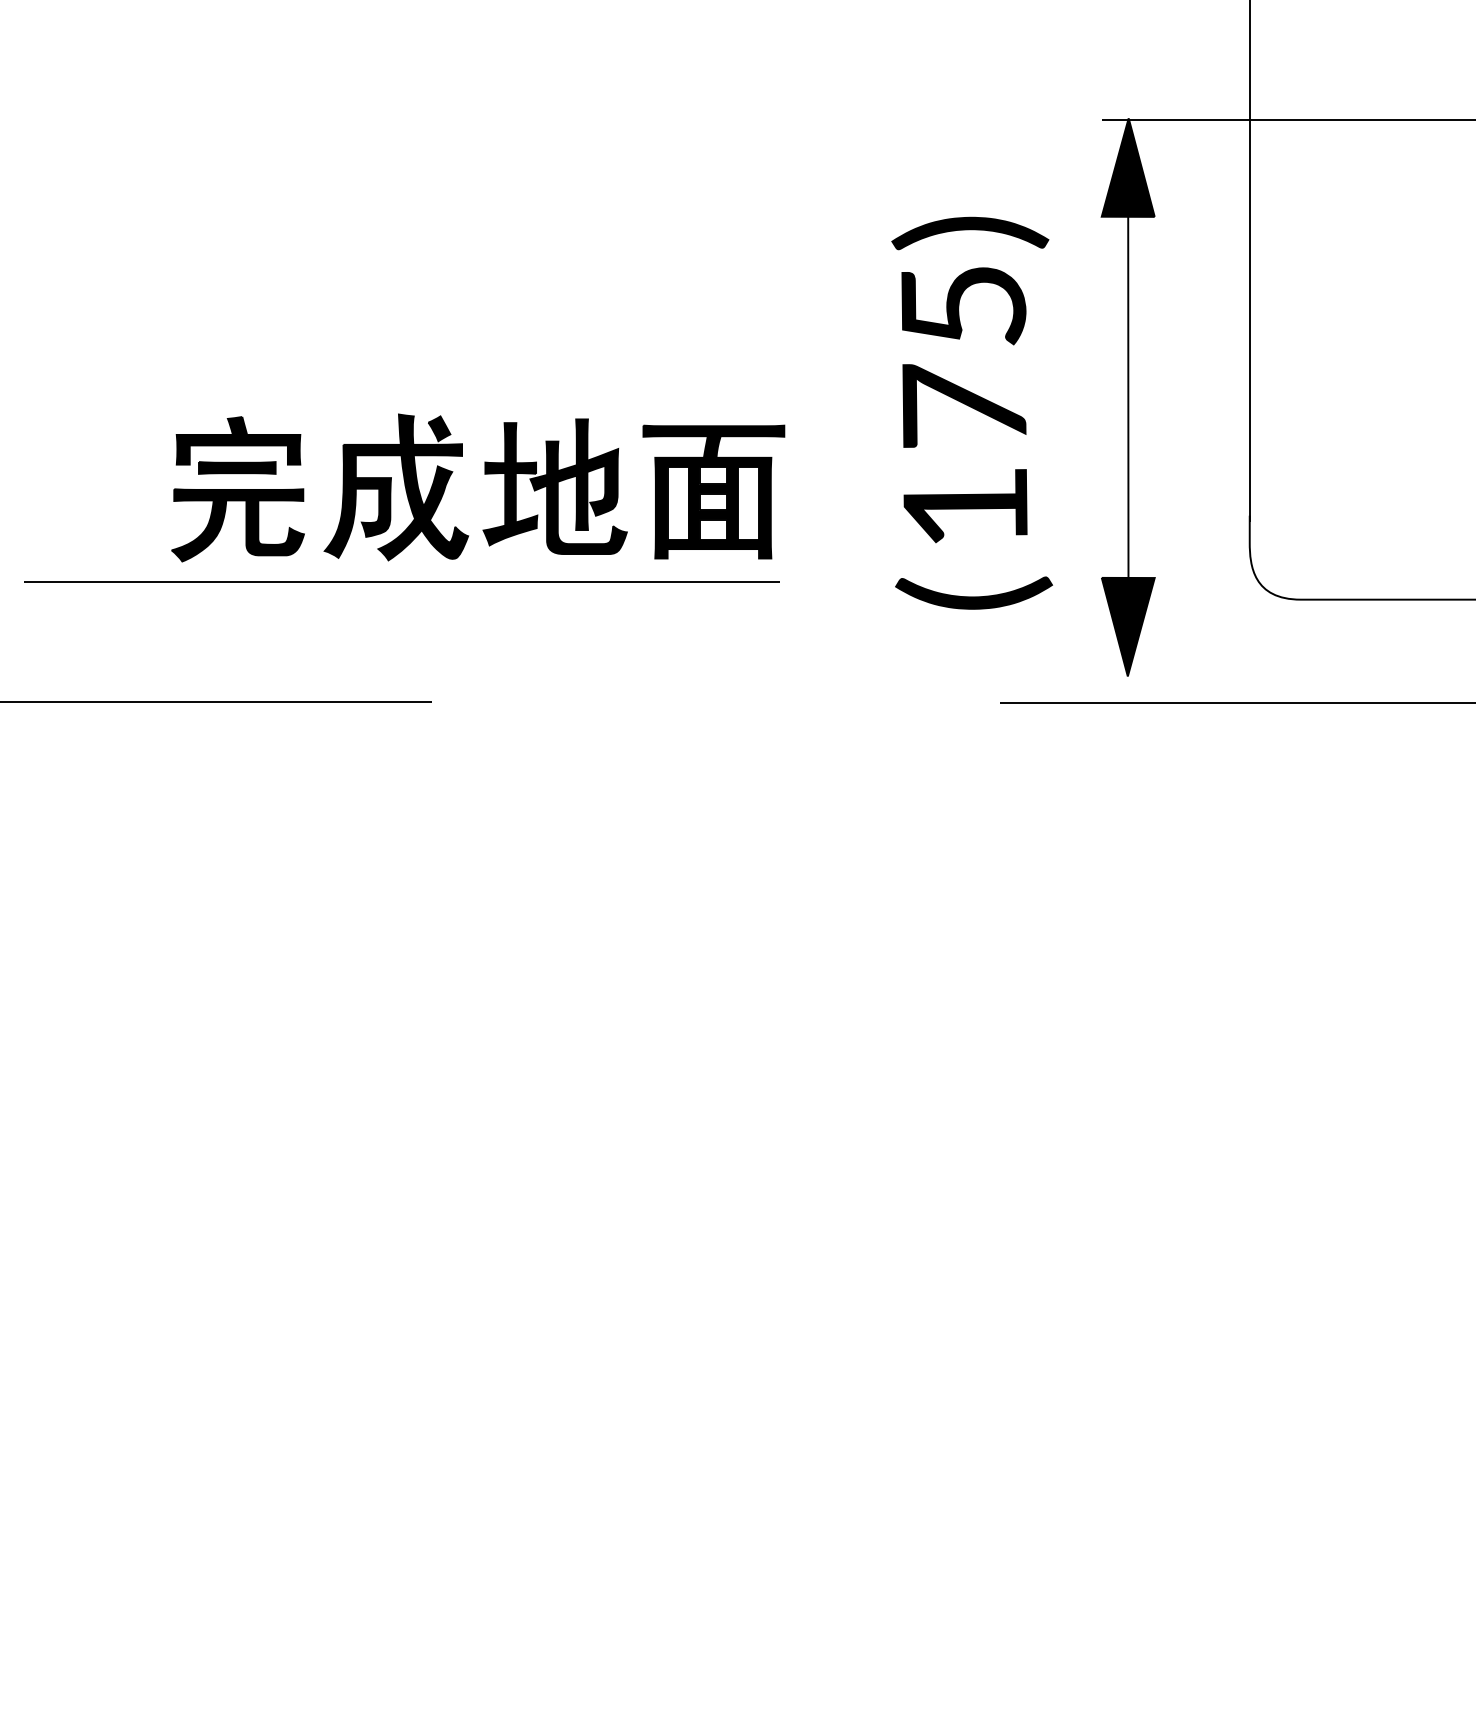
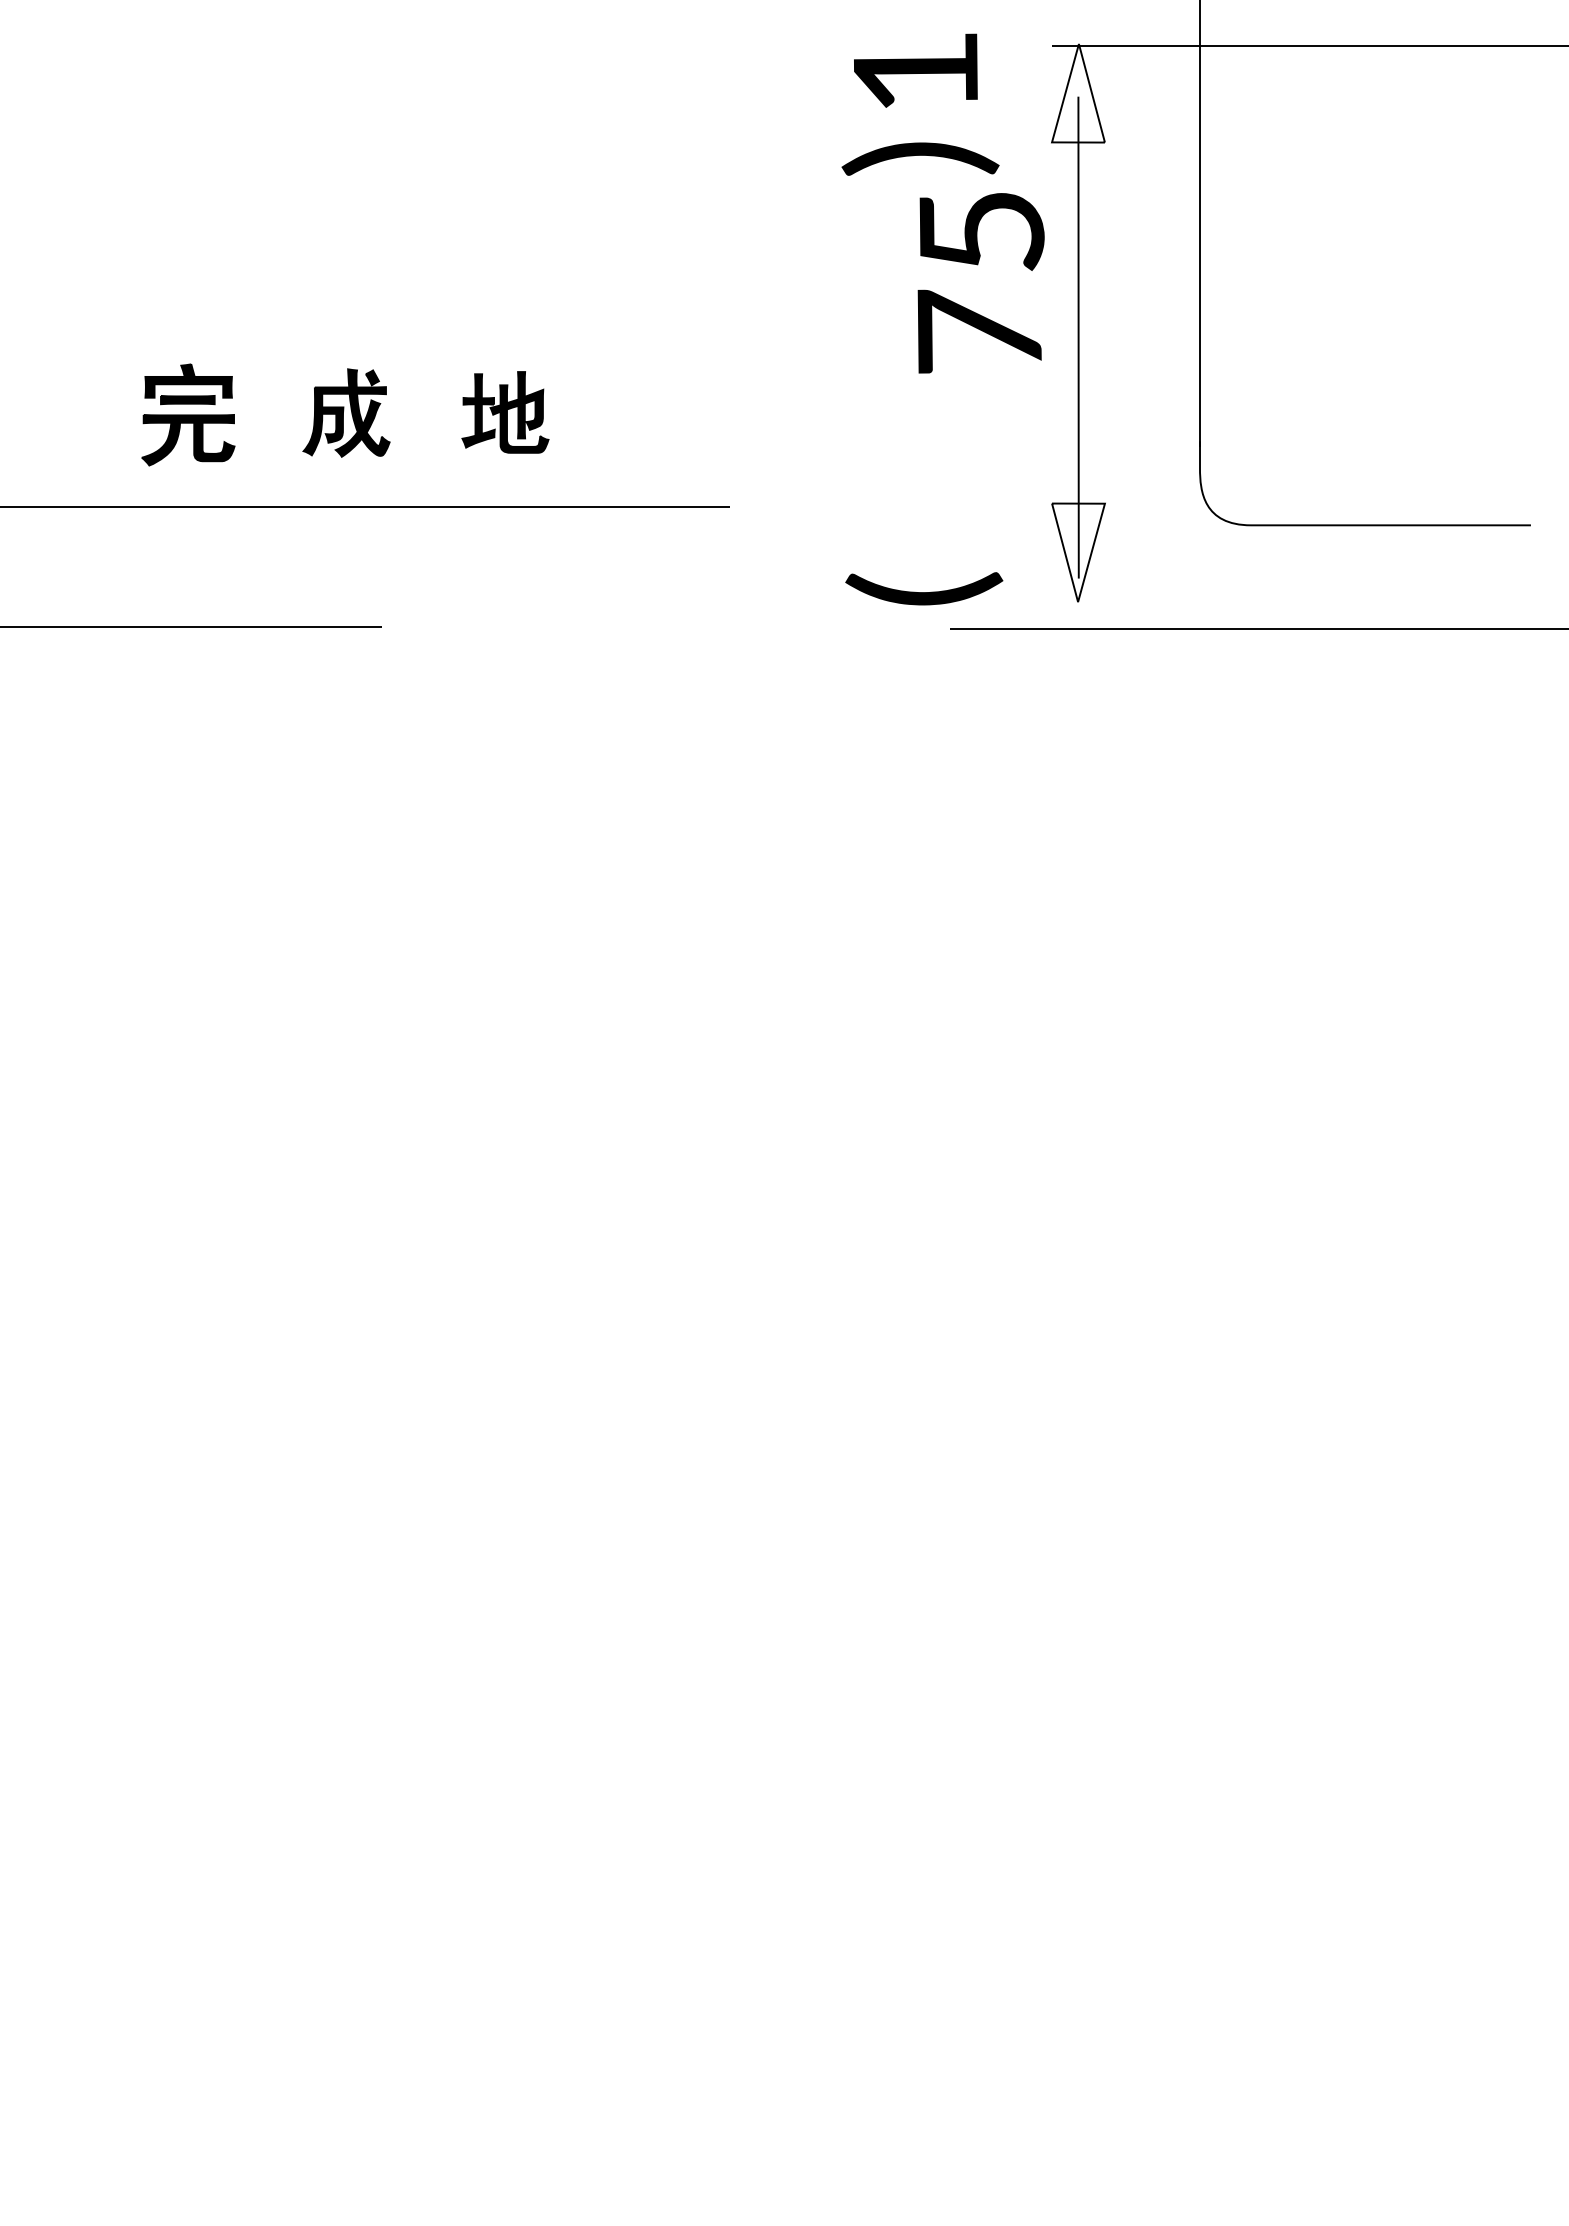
fill: (1128, 167) -> (1078, 93), removed
text: (963, 305) -> (981, 231), moved
text: (964, 405) -> (979, 331), moved
part: (396, 486) -> (346, 412), size x0.6
part: (555, 486) -> (505, 412), size x0.6
part: (238, 488) -> (188, 414), size x0.7
part: (713, 491) -> (663, 417), removed
text: (965, 505) -> (915, 70), moved
text: (974, 592) -> (924, 588), moved
fill: (1128, 626) -> (1078, 552), removed

